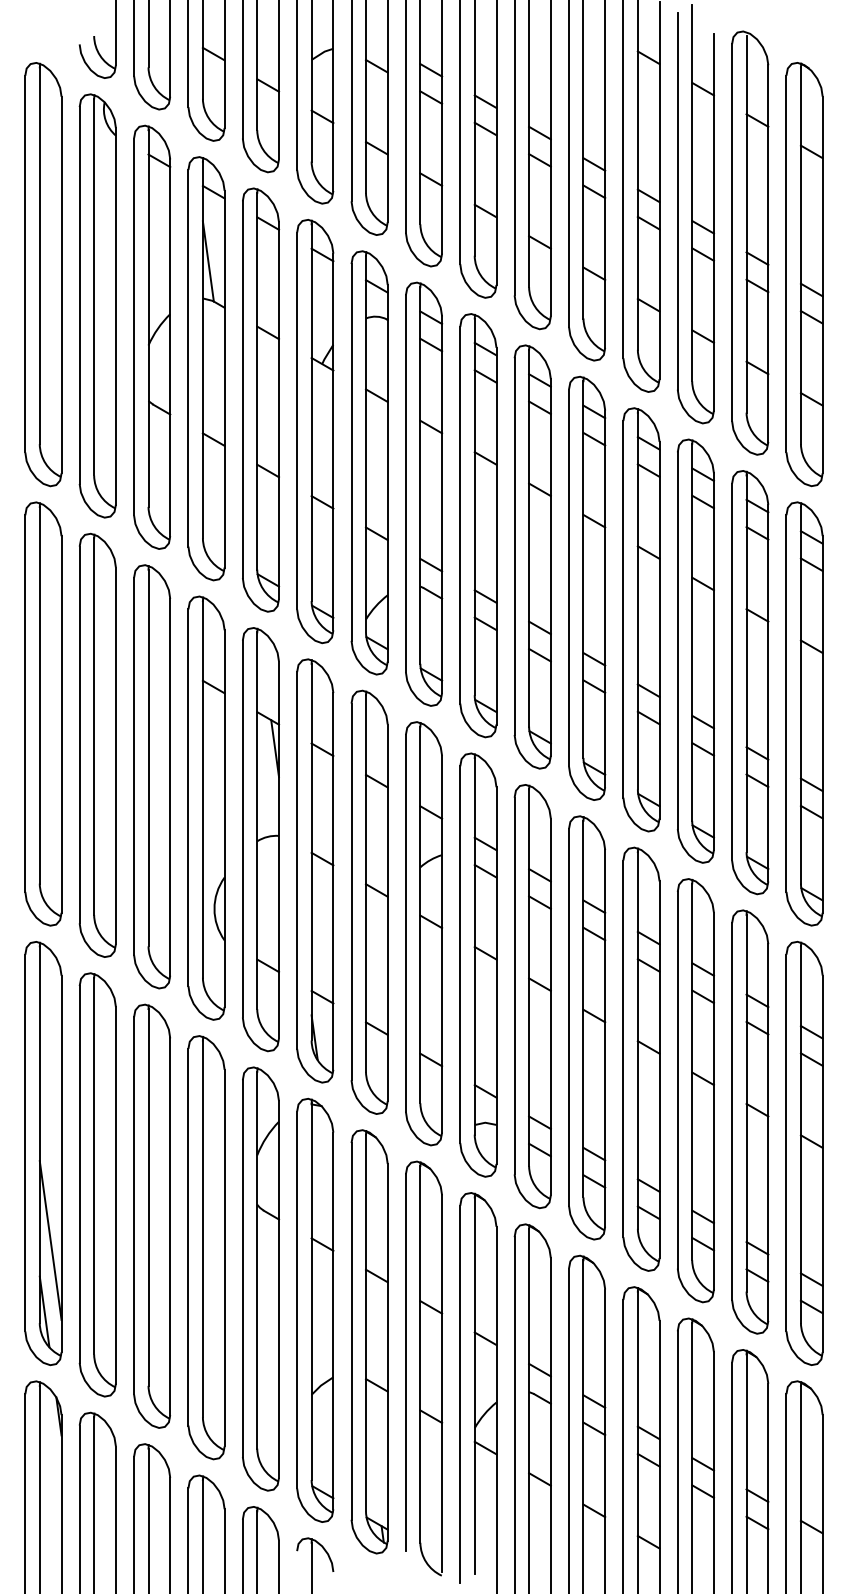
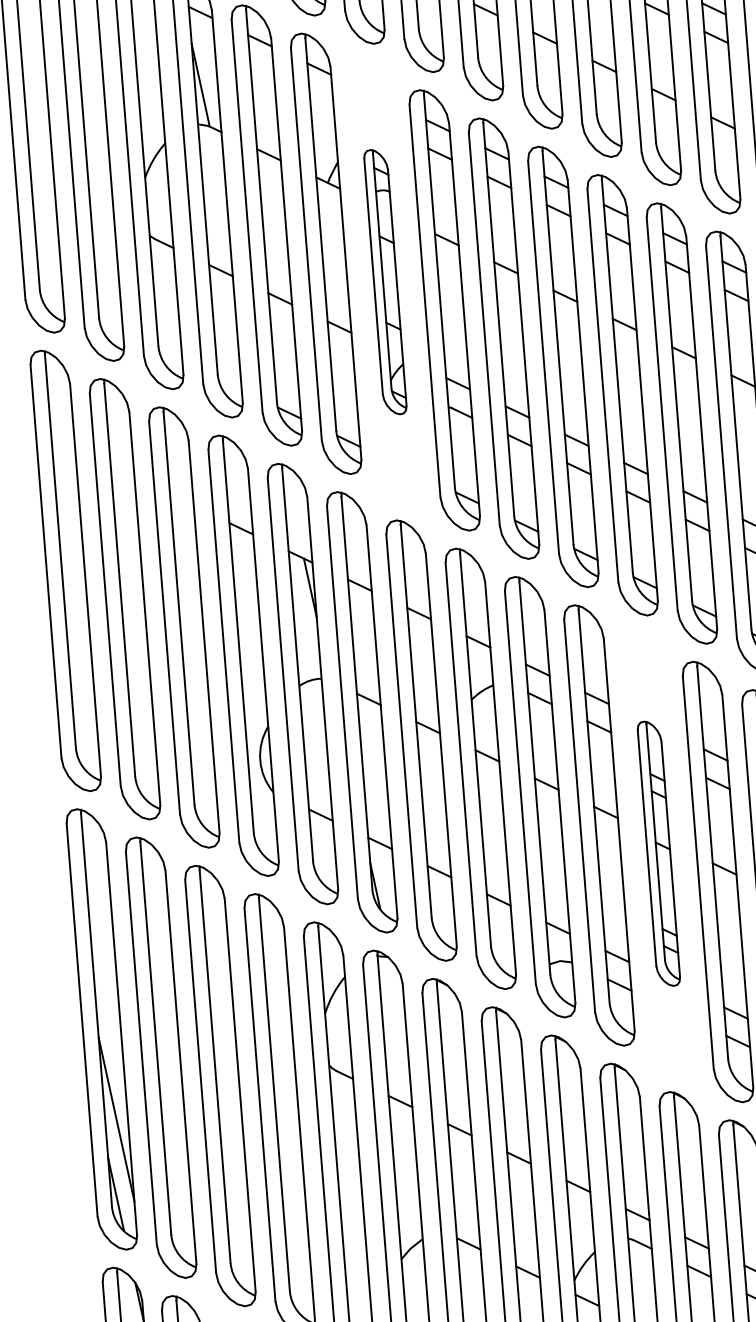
part: (369, 462) -> (385, 281), size x0.6
part: (587, 1027) -> (659, 853), size x0.6

